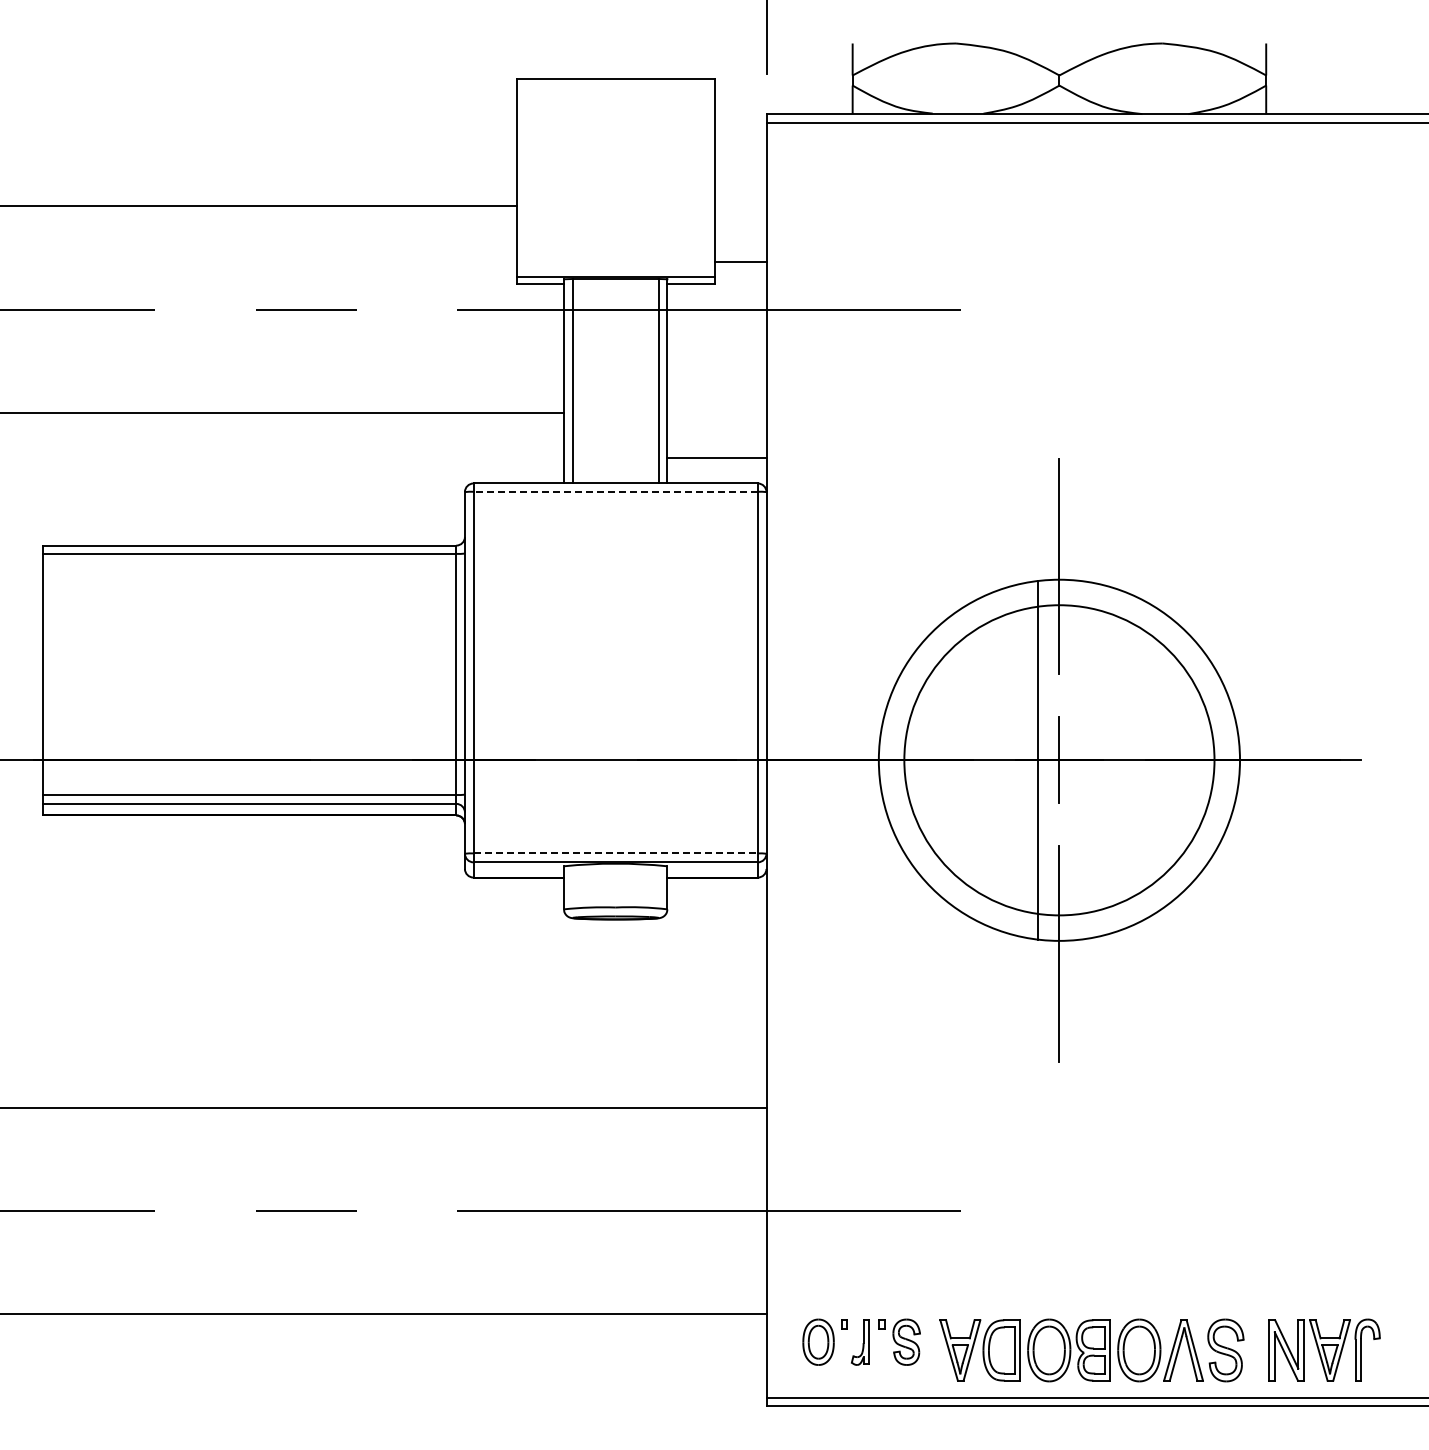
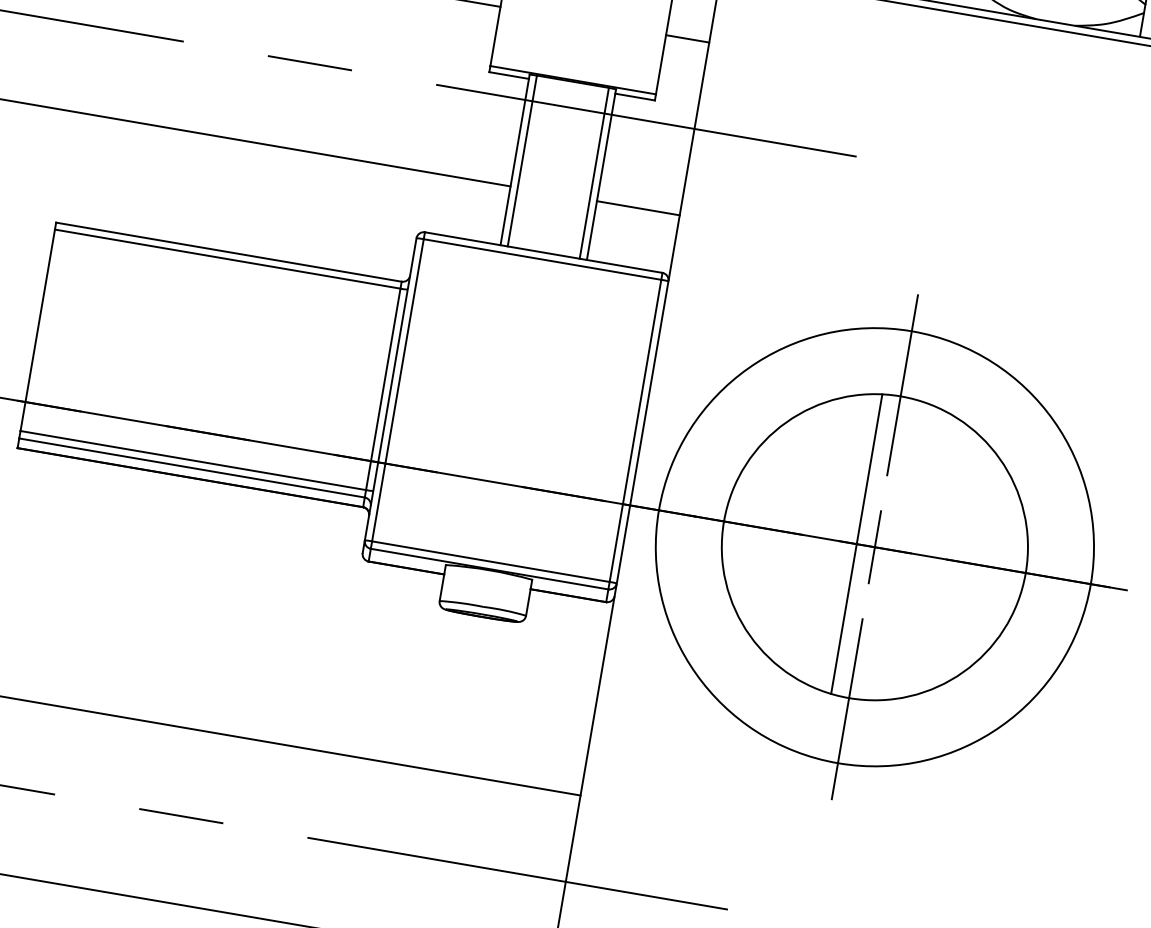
line: (740, 262) -> (687, 38), moved
line: (716, 458) -> (637, 208), moved
line: (615, 491) -> (542, 259), dashed -> solid
circle: (1058, 759) -> (874, 546), size x1.67
line: (616, 853) -> (491, 561), dashed -> solid

